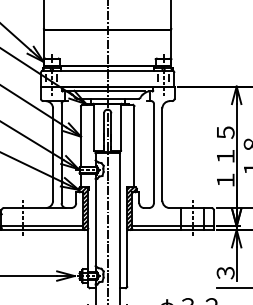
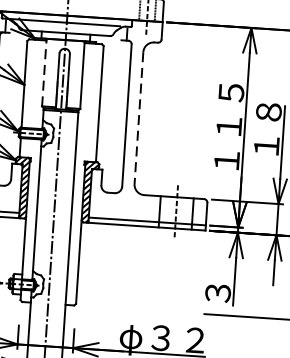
line: (94, 127) -> (44, 72), solid -> dashed
line: (162, 155) -> (139, 119), solid -> dashed

